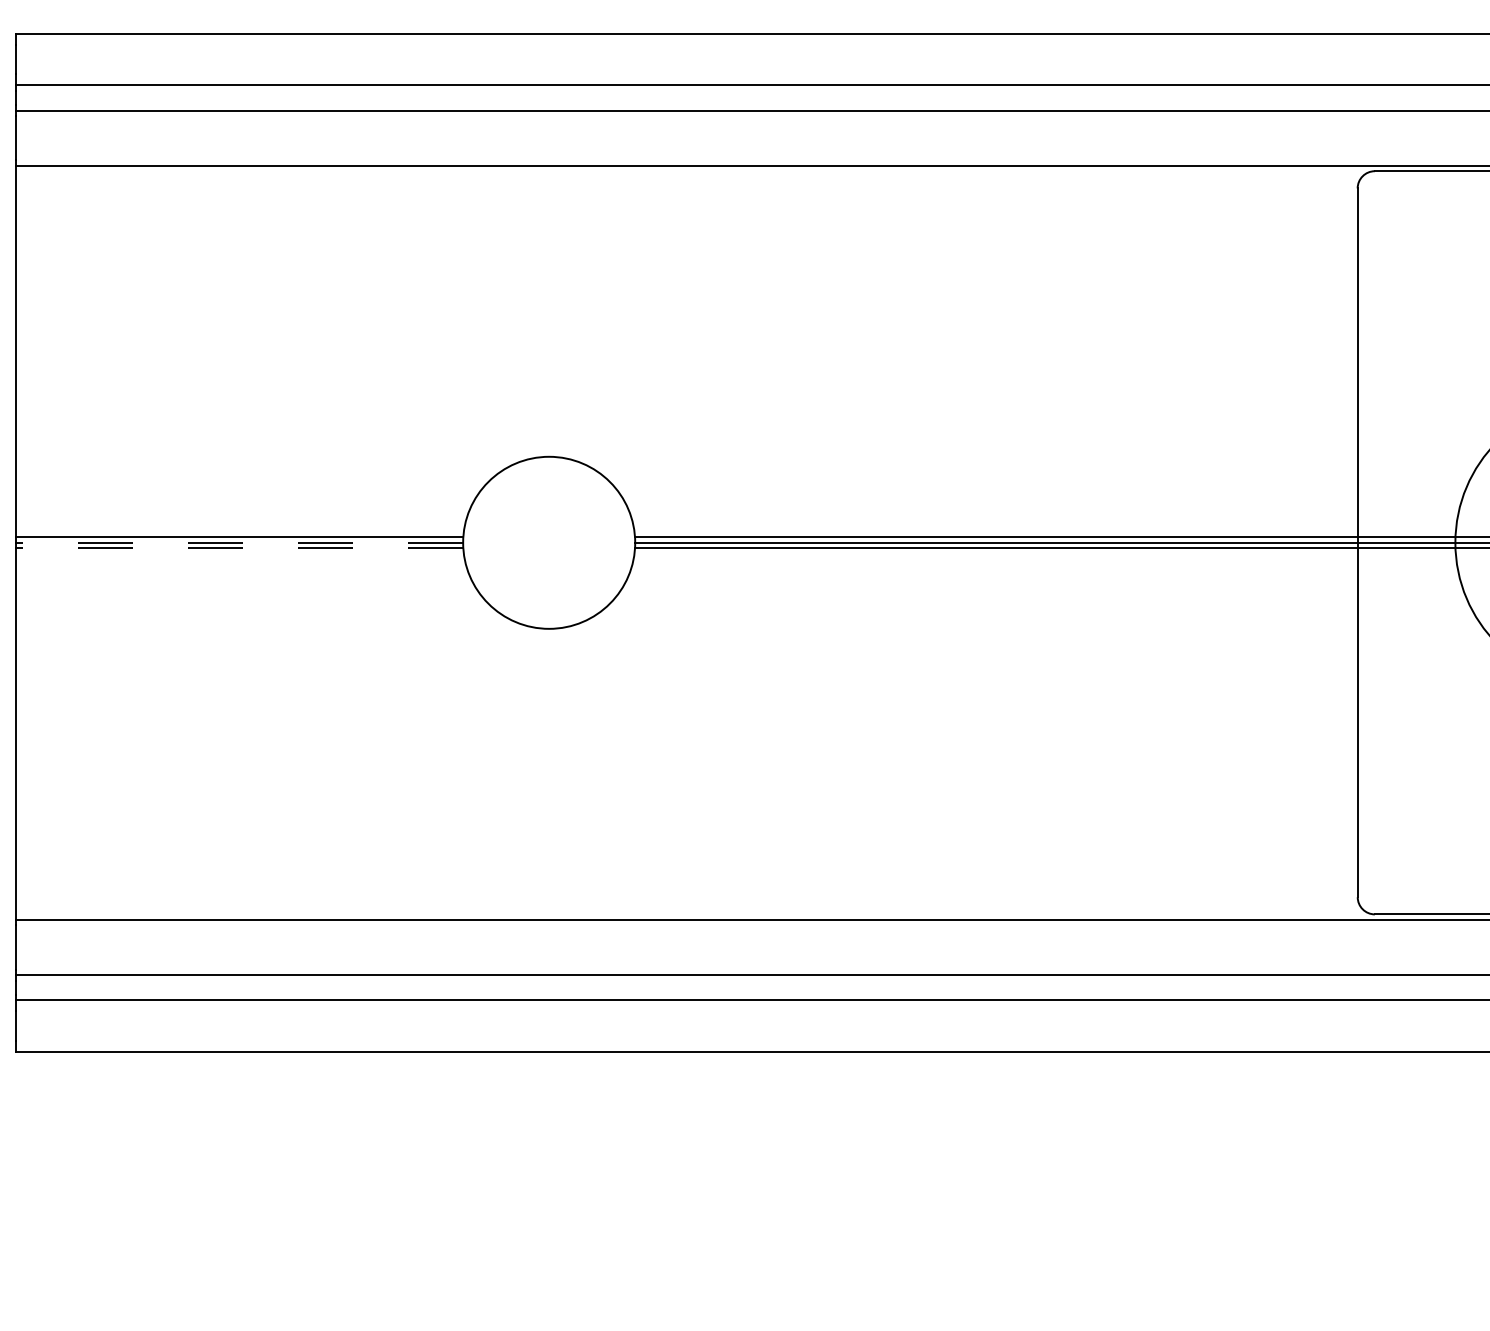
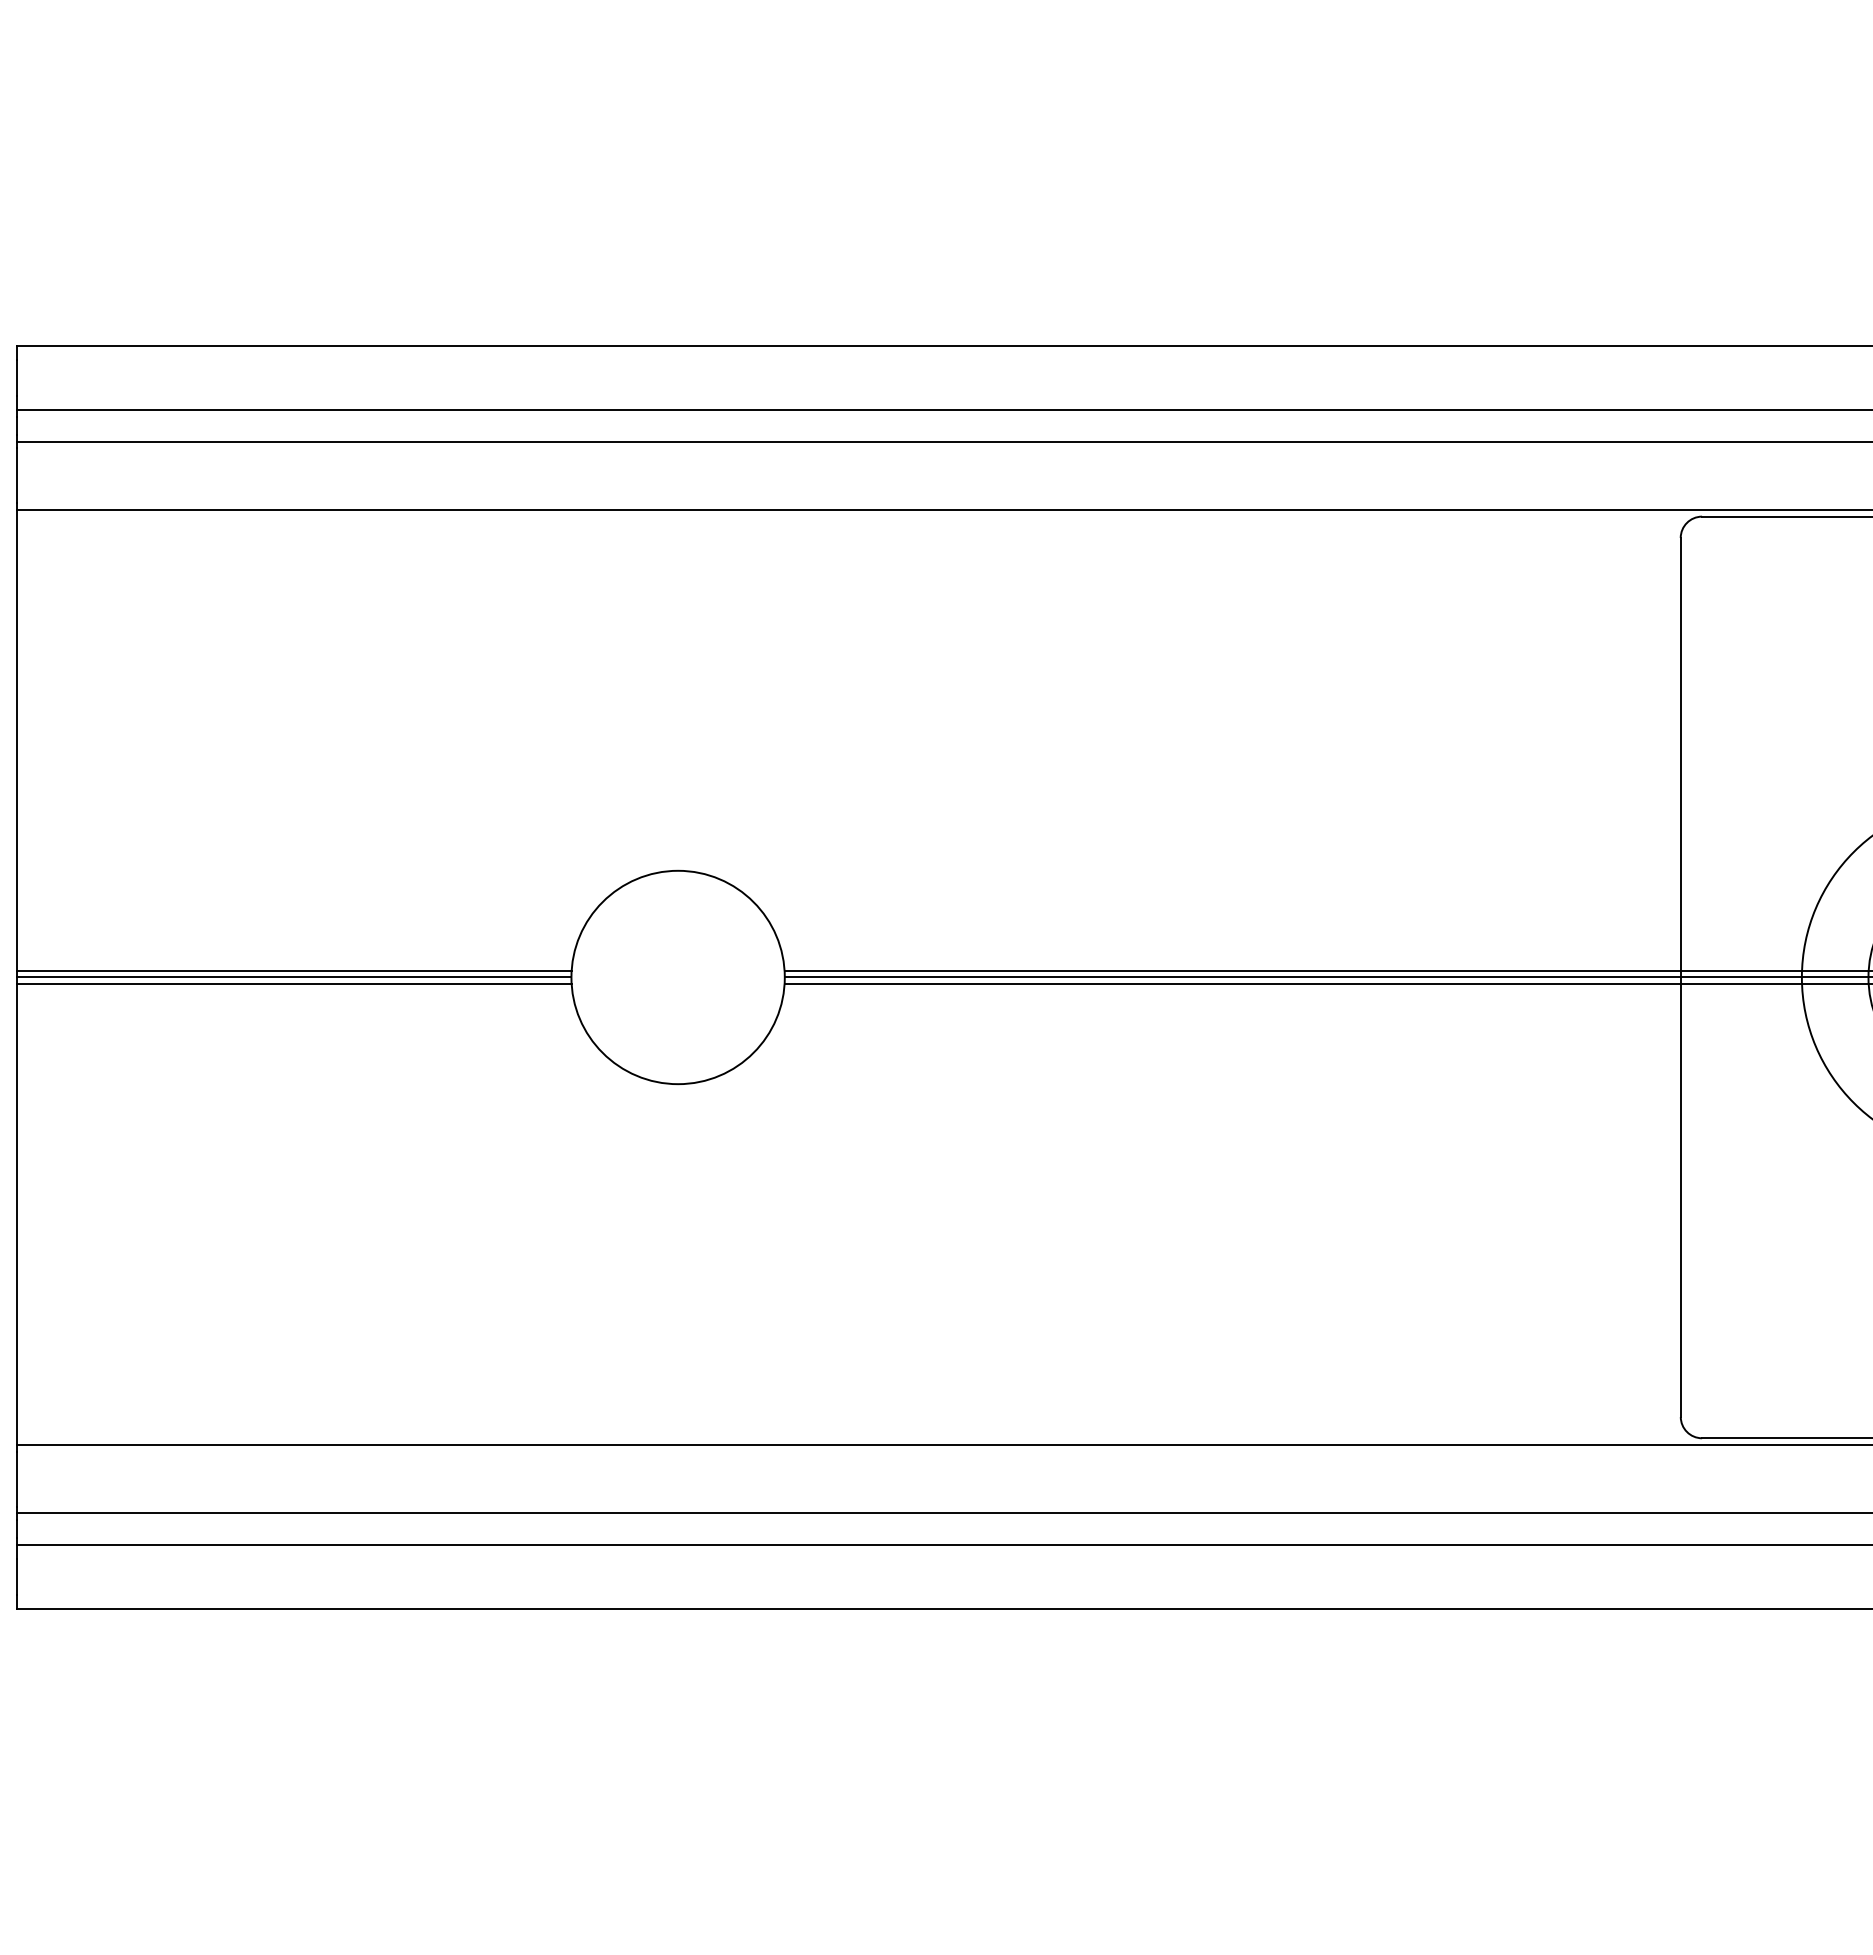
line: (239, 542) -> (293, 977), dashed -> solid
line: (239, 548) -> (294, 984), dashed -> solid

